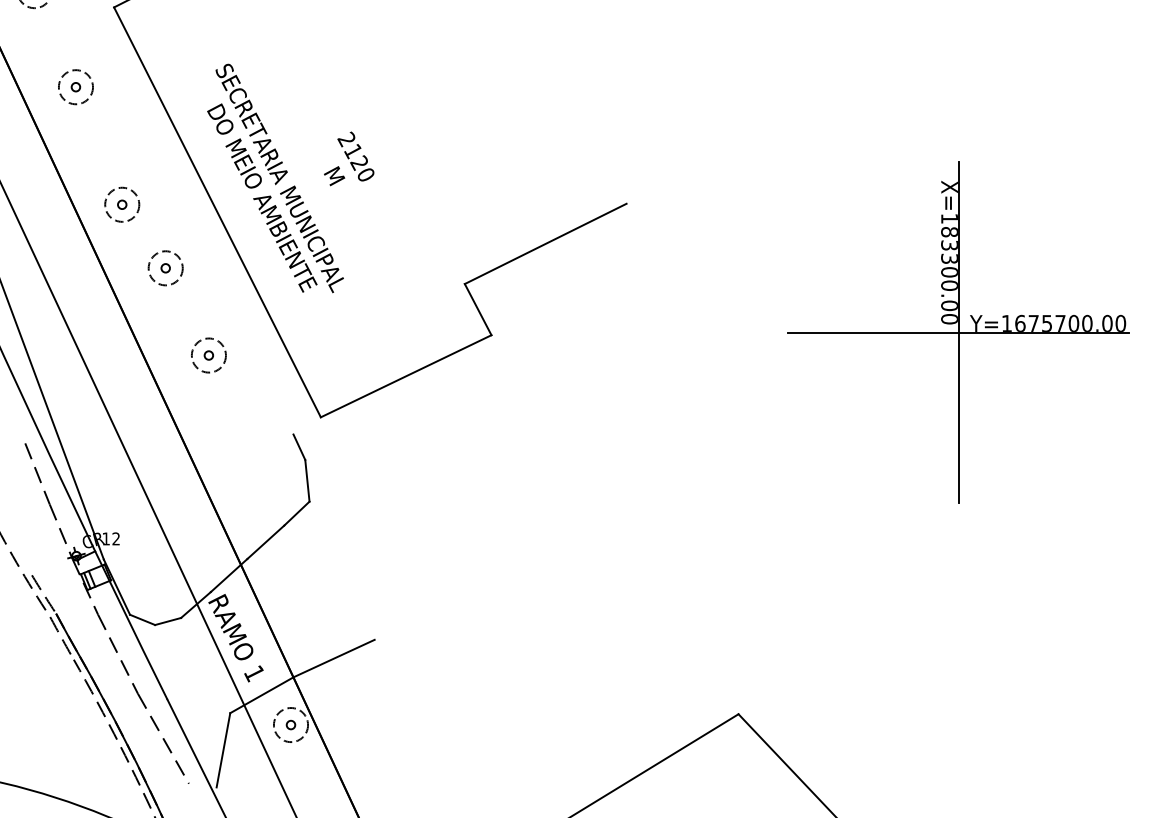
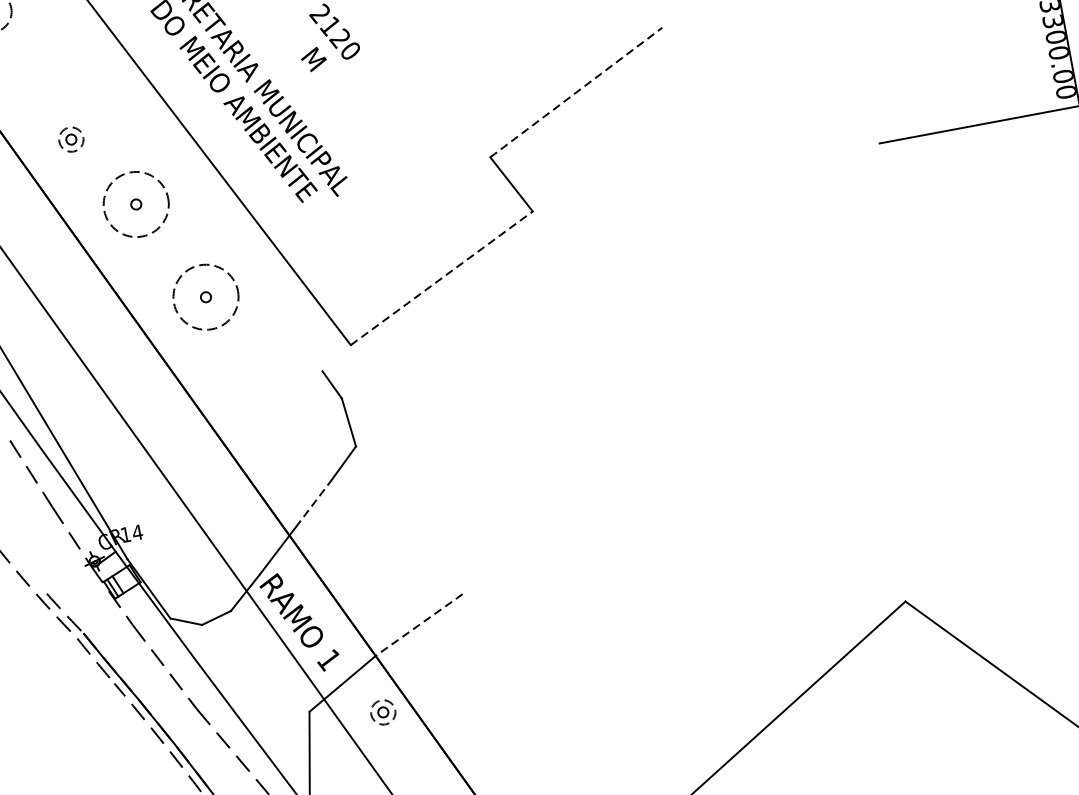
circle: (122, 204) -> (71, 139), size x0.6
line: (546, 243) -> (577, 91), solid -> dashed
circle: (165, 268) -> (136, 204), size x1.6
circle: (208, 355) -> (205, 297), size x1.6
line: (406, 376) -> (442, 278), solid -> dashed
text: (116, 538) -> (137, 532), 12 -> 14
line: (265, 542) -> (313, 504), solid -> dashed
line: (334, 658) -> (419, 624), solid -> dashed
circle: (290, 725) -> (382, 713), size x0.6

